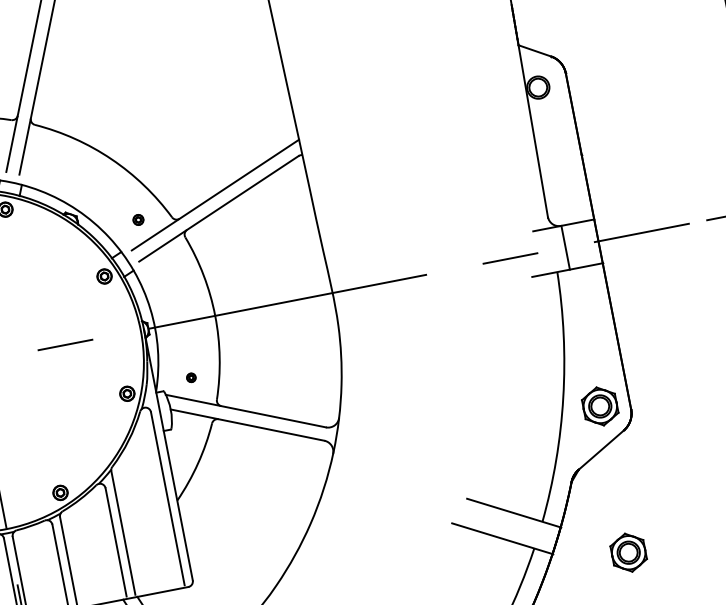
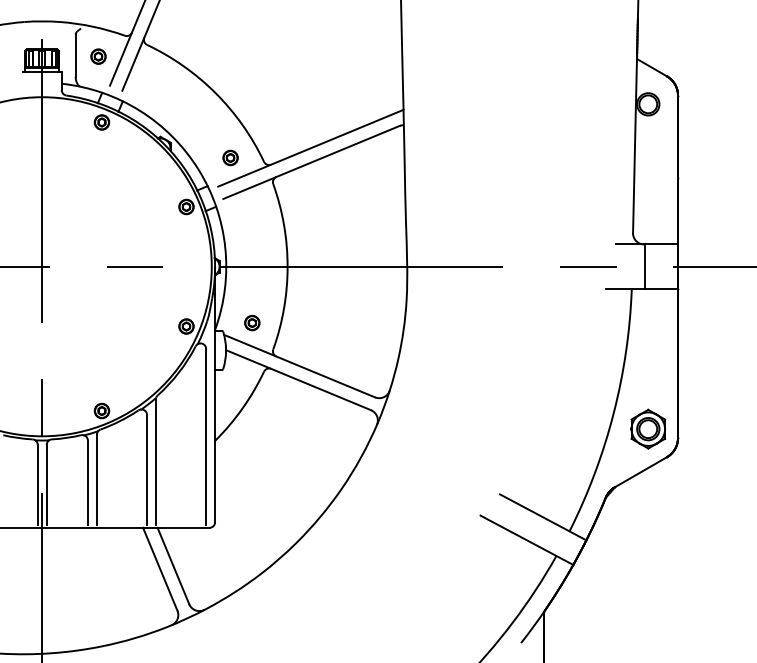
part: (138, 219) -> (230, 157), size x1.43
part: (191, 377) -> (252, 322), size x1.67
part: (628, 552) -> (648, 577), removed

